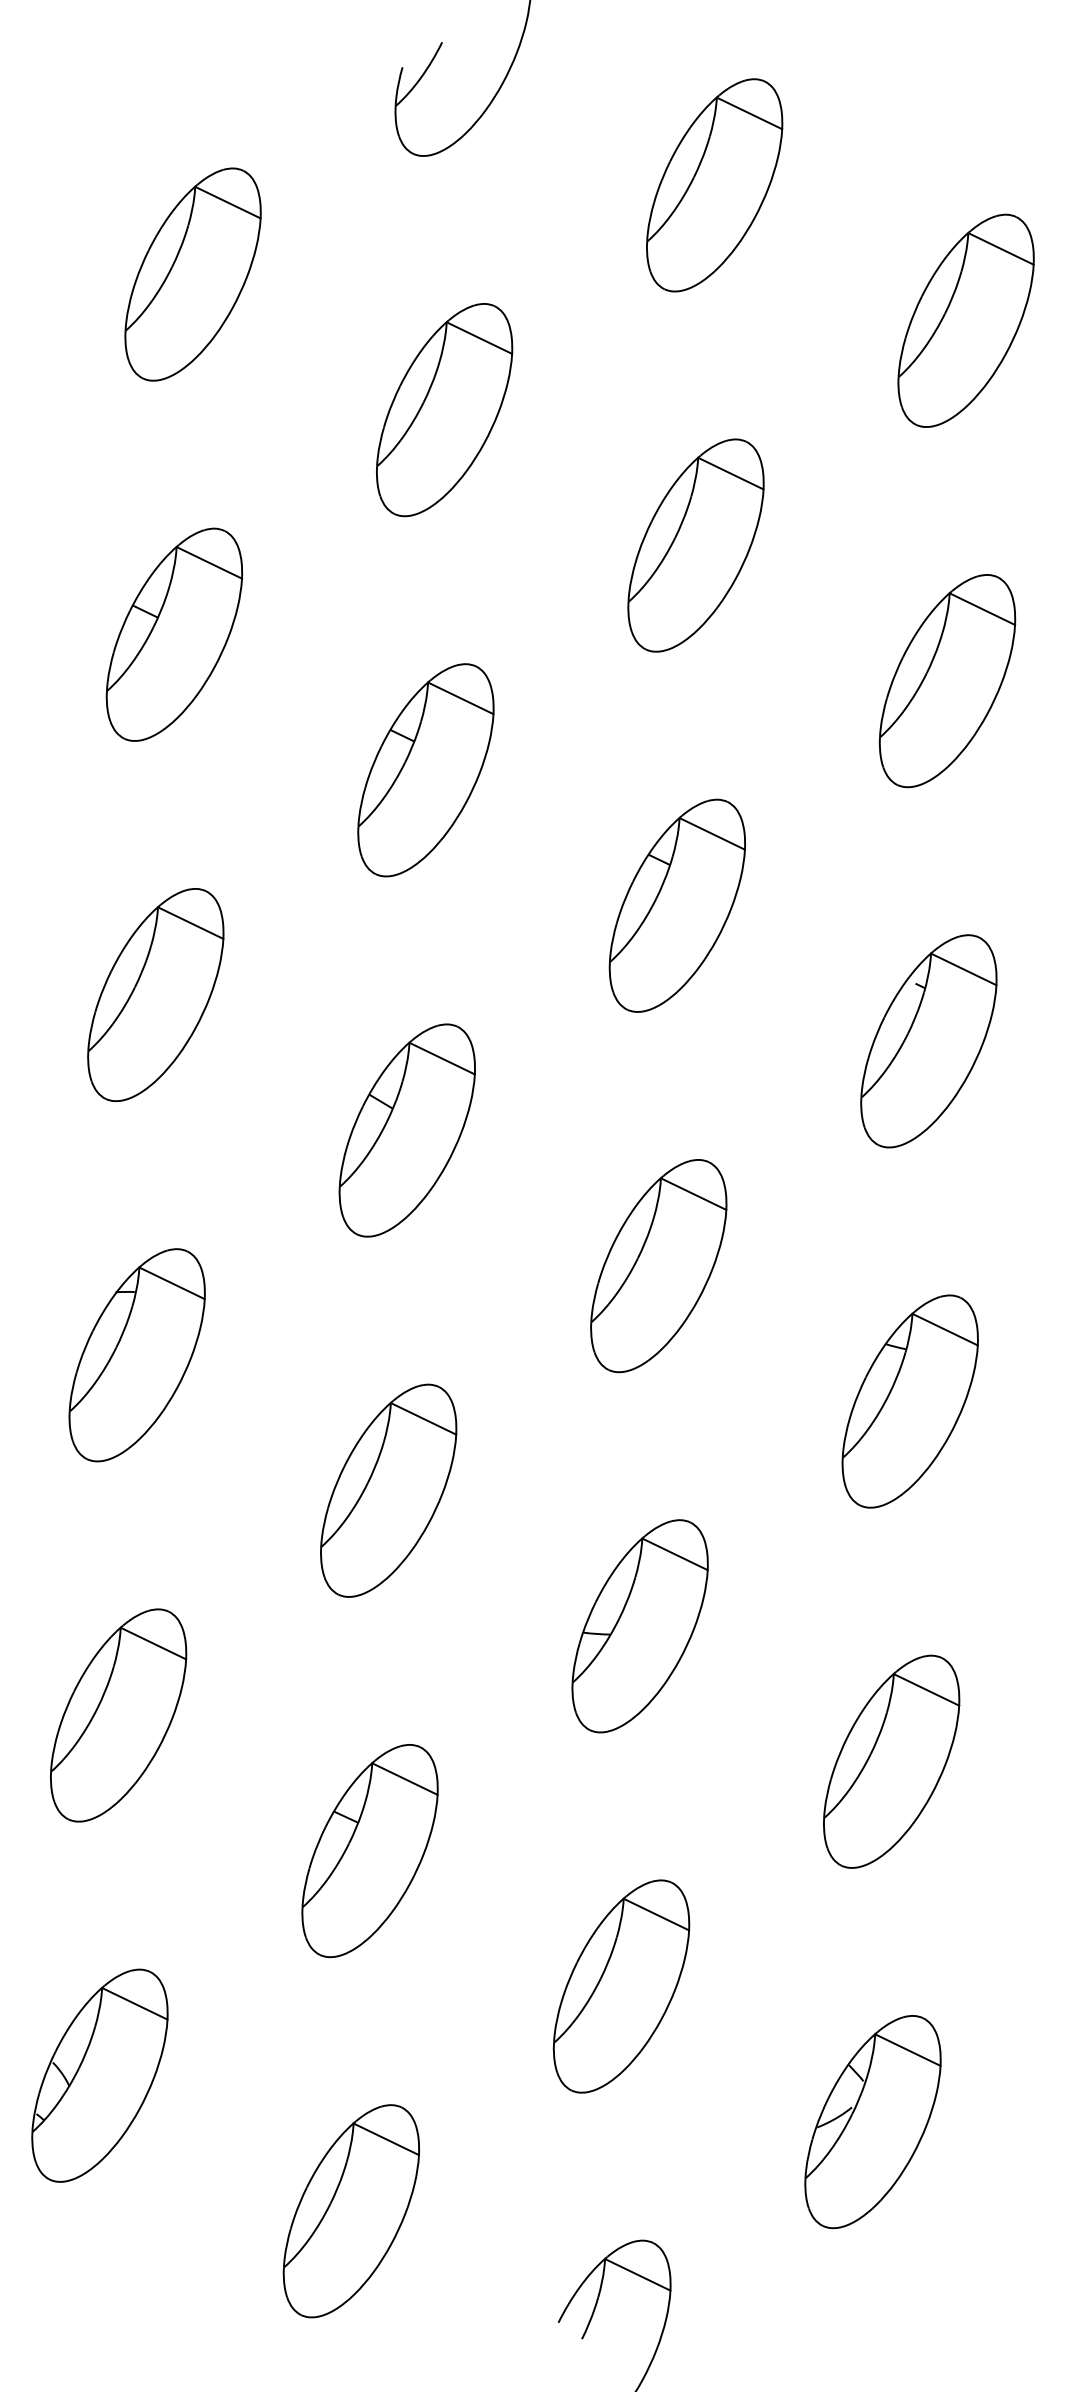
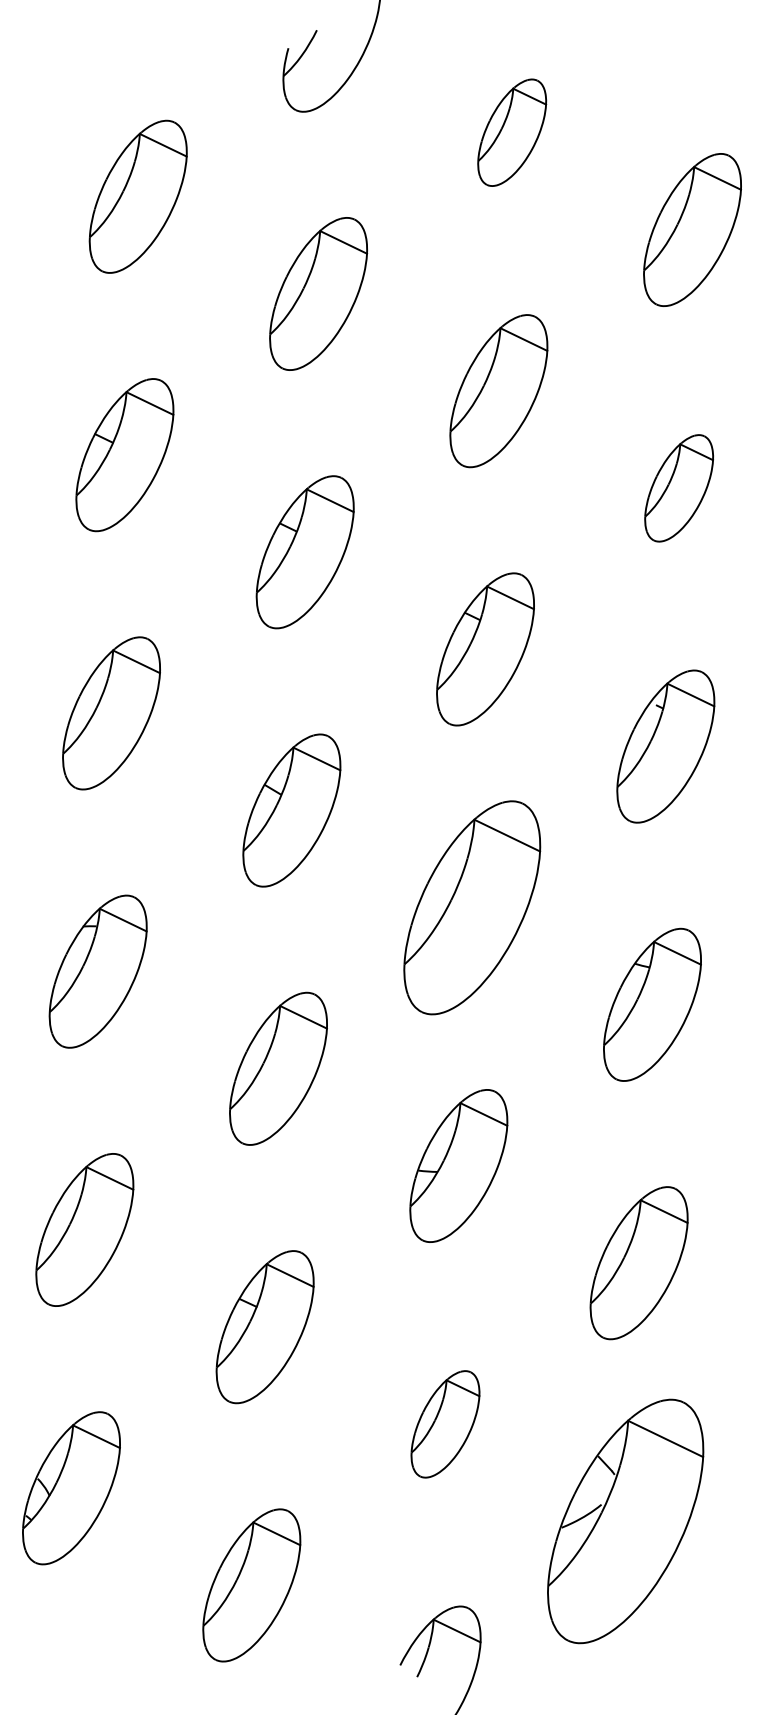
part: (713, 184) -> (511, 132), size x0.7
part: (946, 681) -> (678, 488), size x0.7
part: (657, 1265) -> (471, 907), size x1.4
part: (621, 1986) -> (445, 1424), size x0.7
part: (872, 2122) -> (625, 1521), size x1.6

